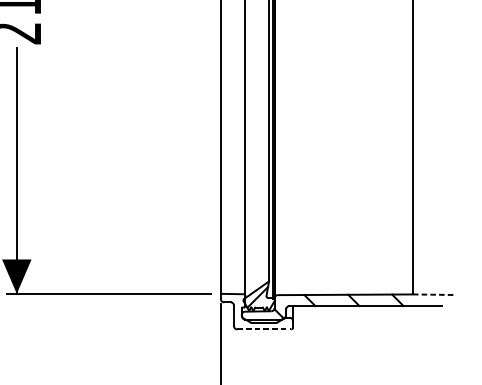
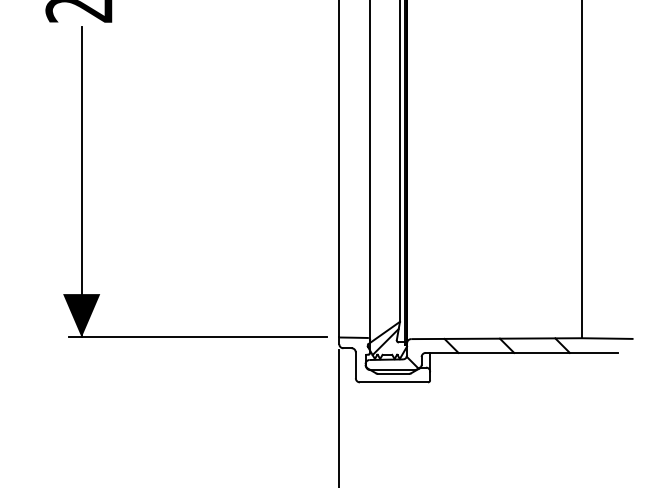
line: (432, 294) -> (606, 338), dashed -> solid
line: (264, 329) -> (394, 382), dashed -> solid

